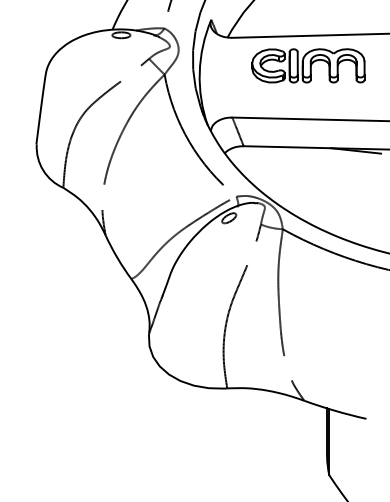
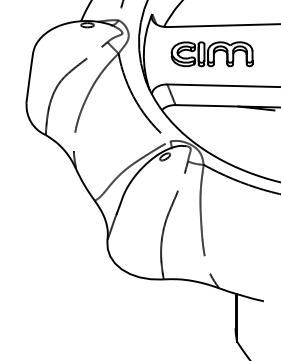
part: (307, 66) -> (211, 54), moved

